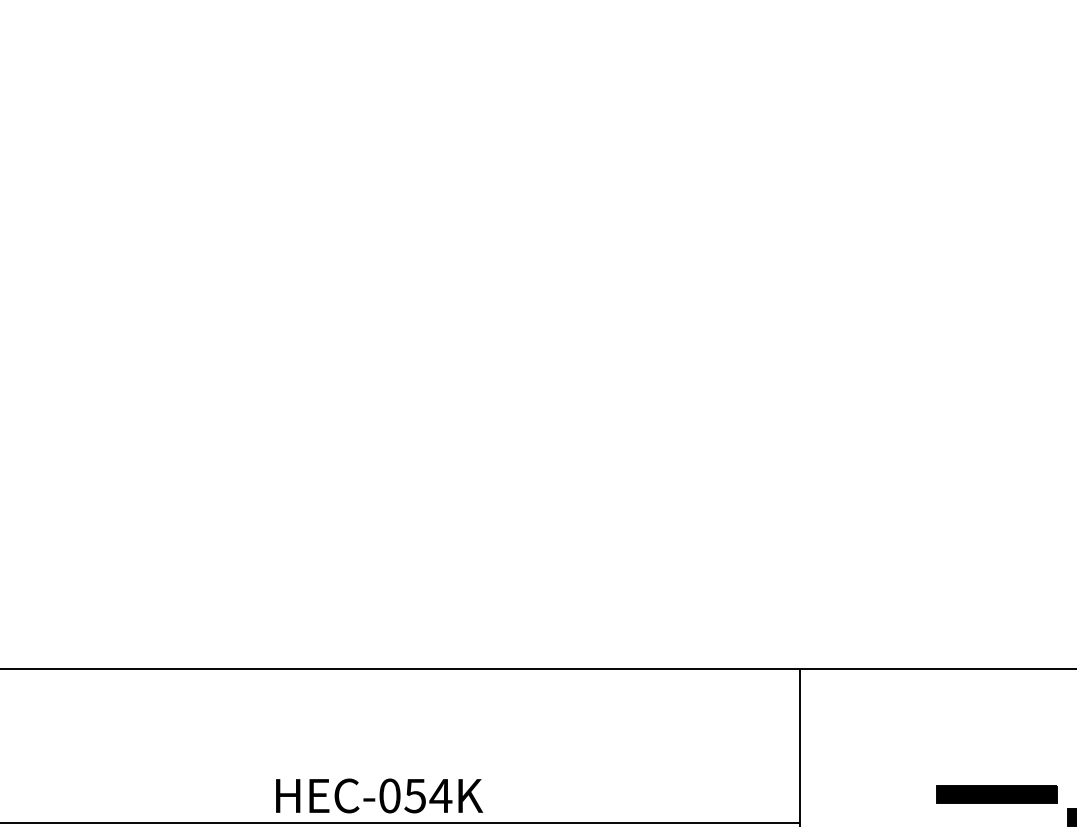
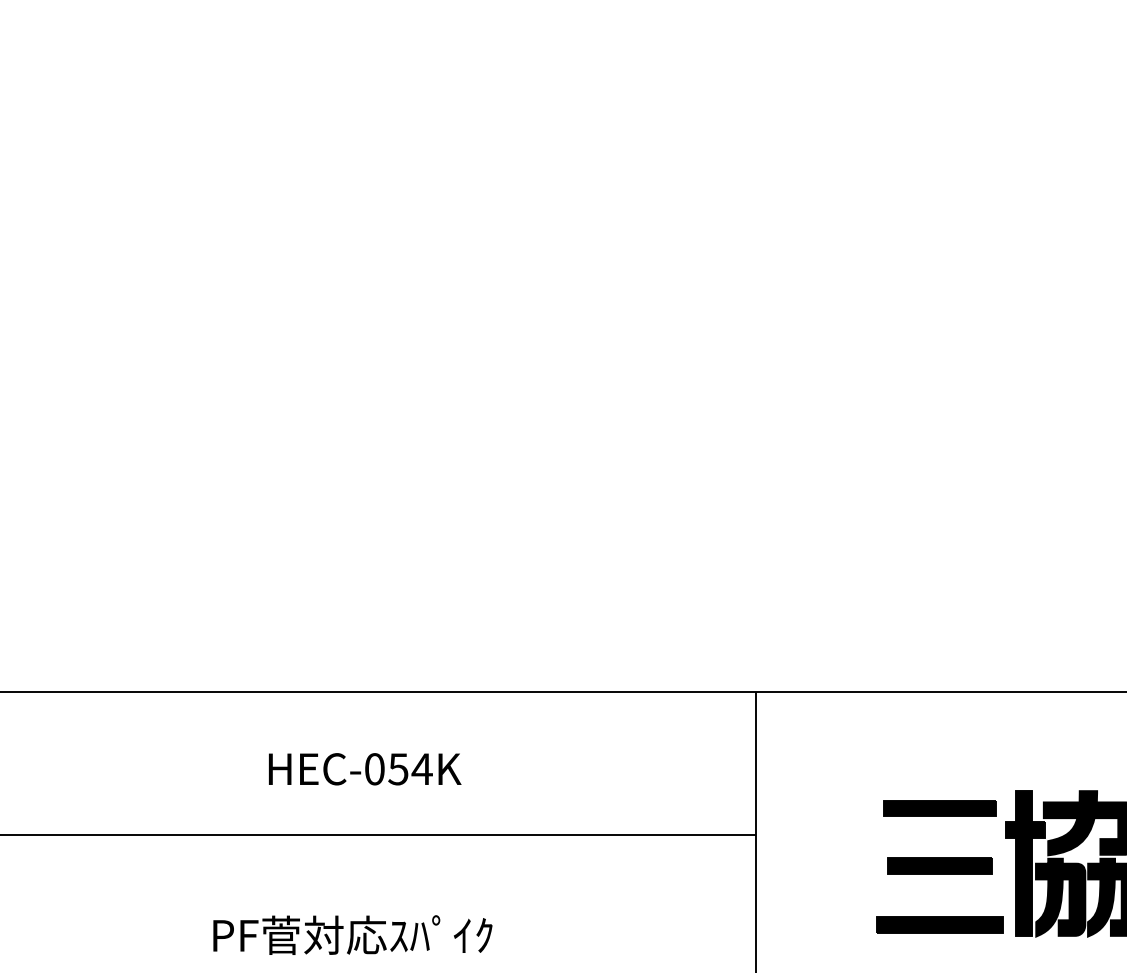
text: (379, 796) -> (365, 769), moved

